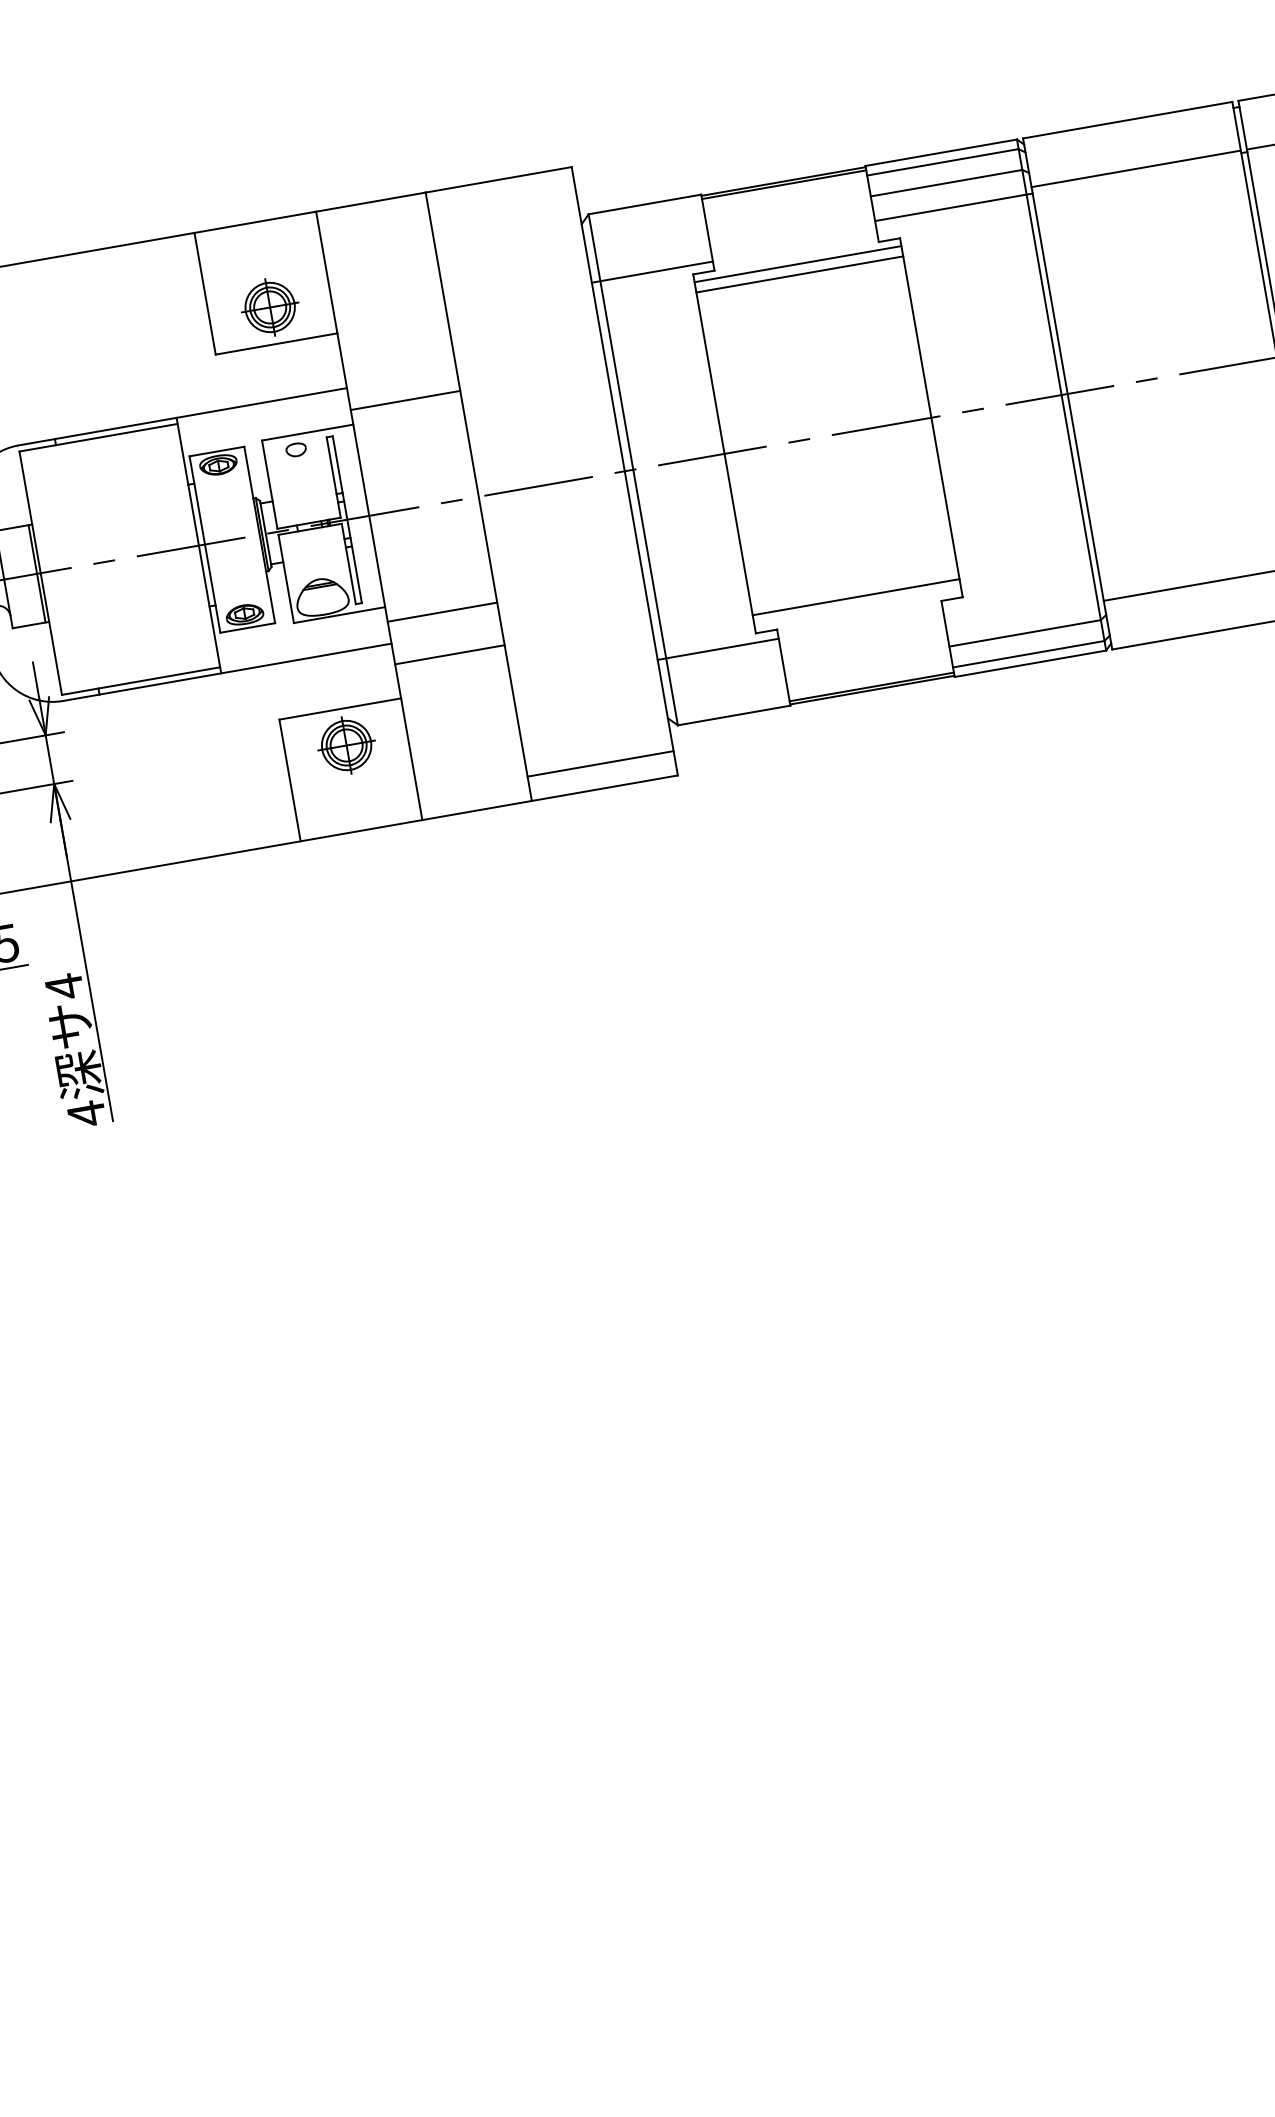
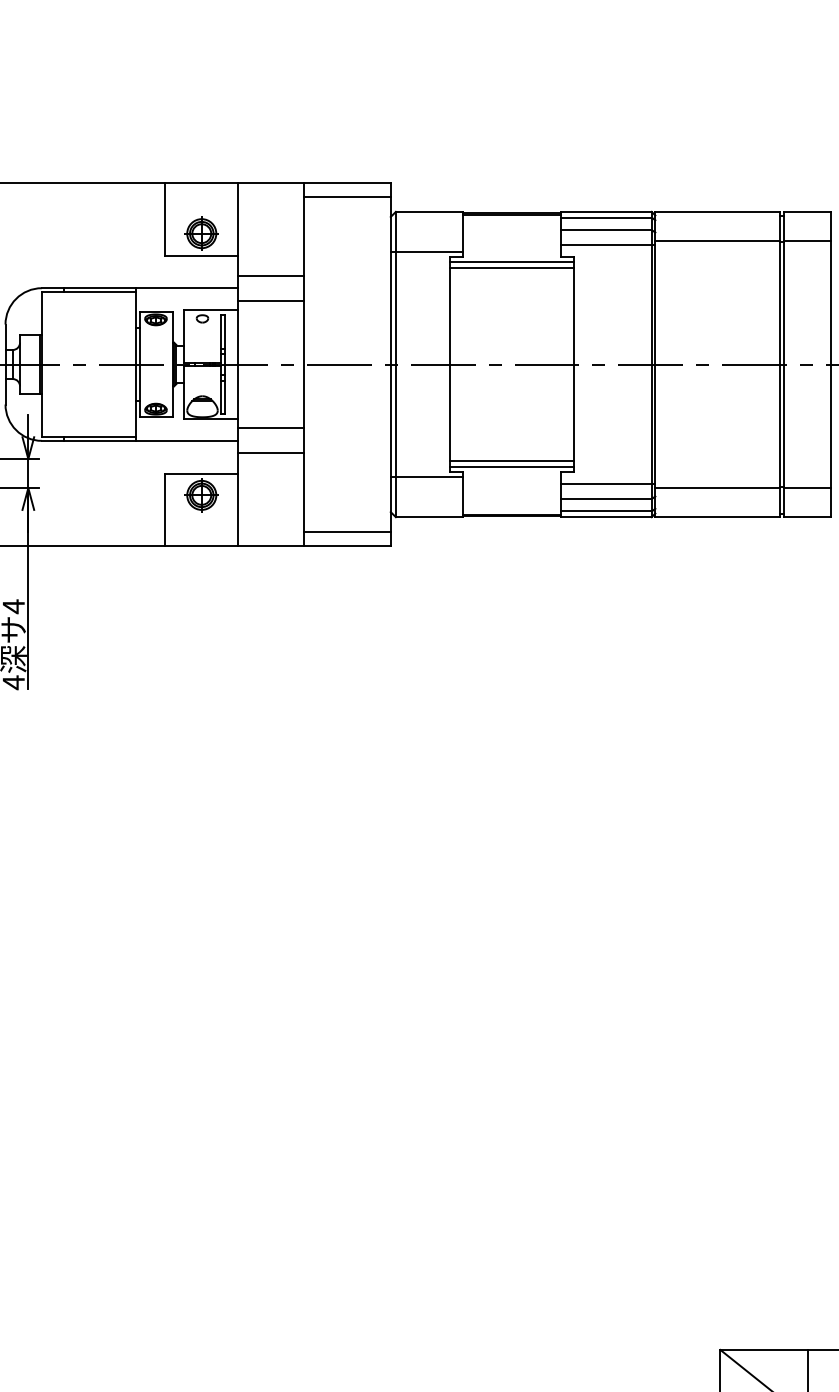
line: (501, 204) -> (346, 197), added
line: (397, 357) -> (270, 275), added
line: (856, 608) -> (511, 467), added
line: (1024, 608) -> (608, 484), added

